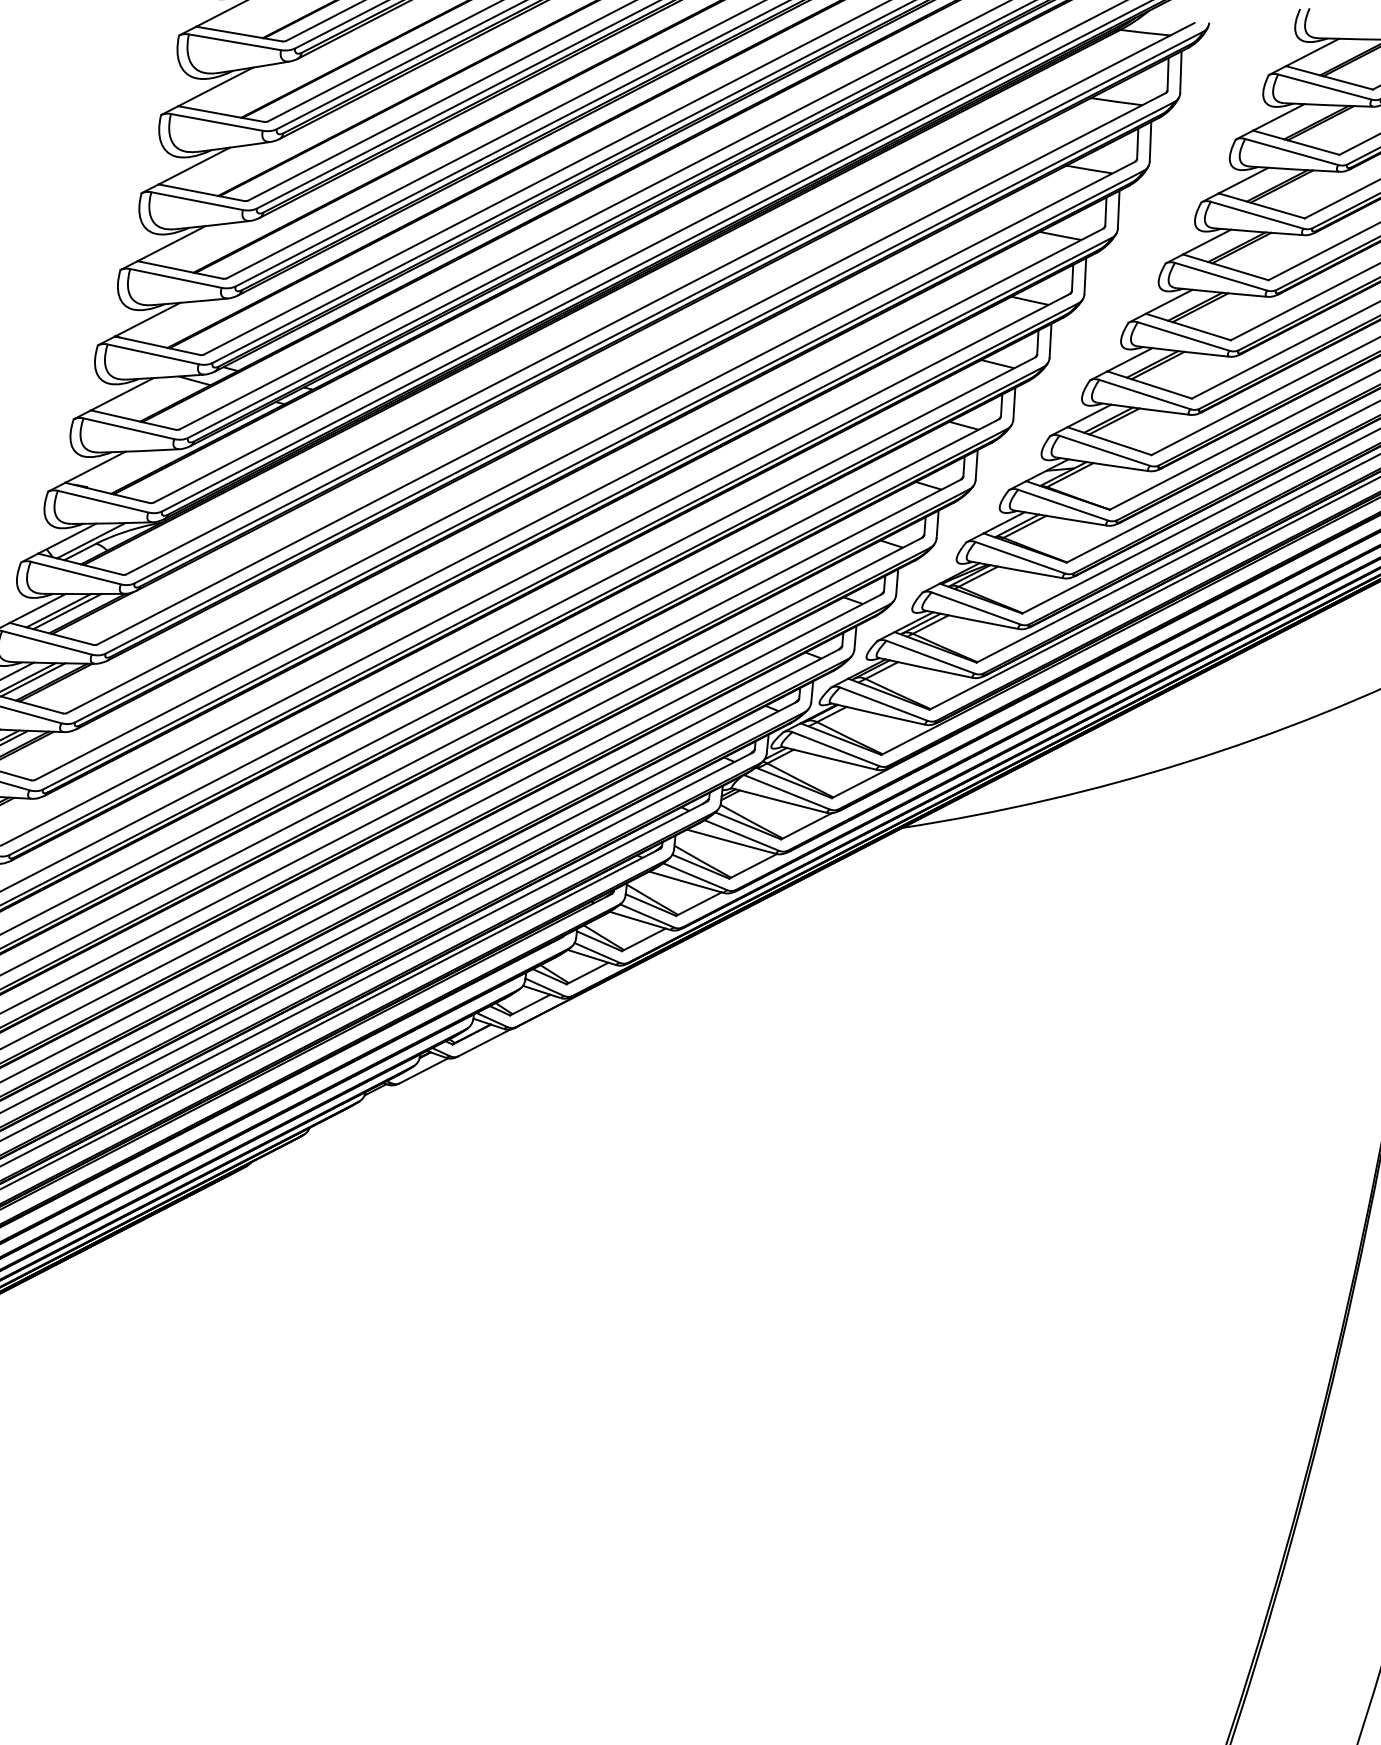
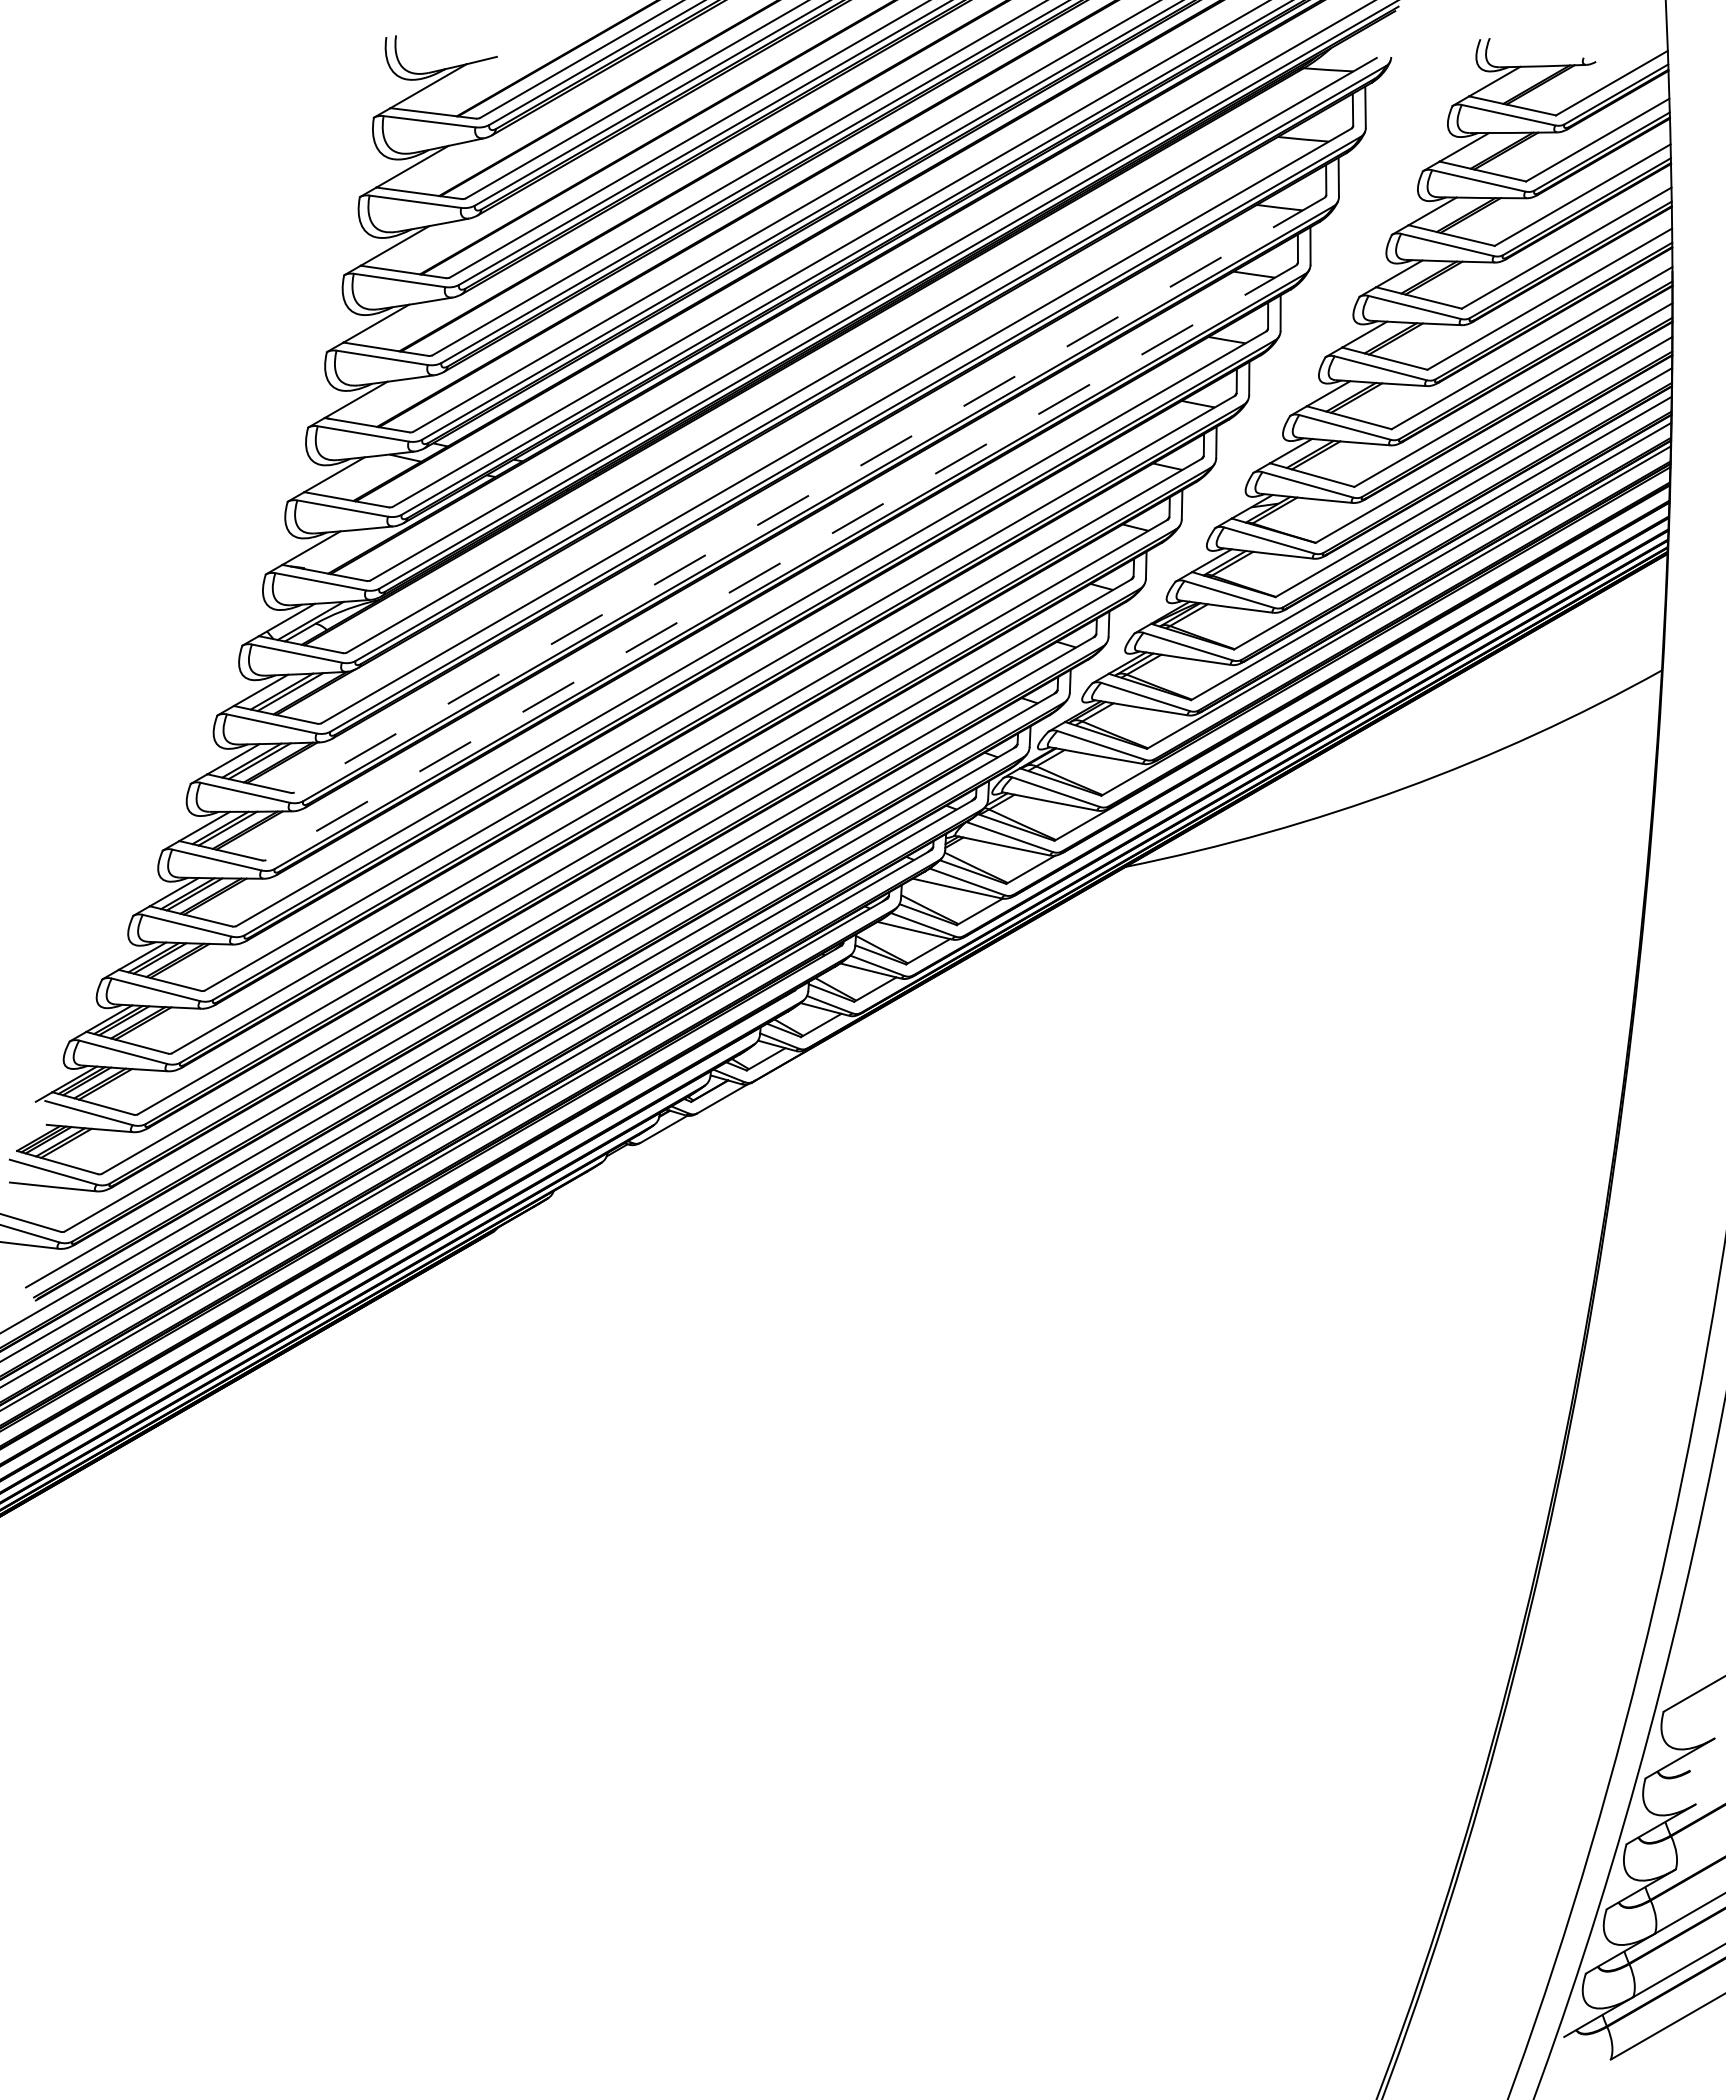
line: (600, 437) -> (809, 495), solid -> dashed
line: (569, 504) -> (781, 562), solid -> dashed

